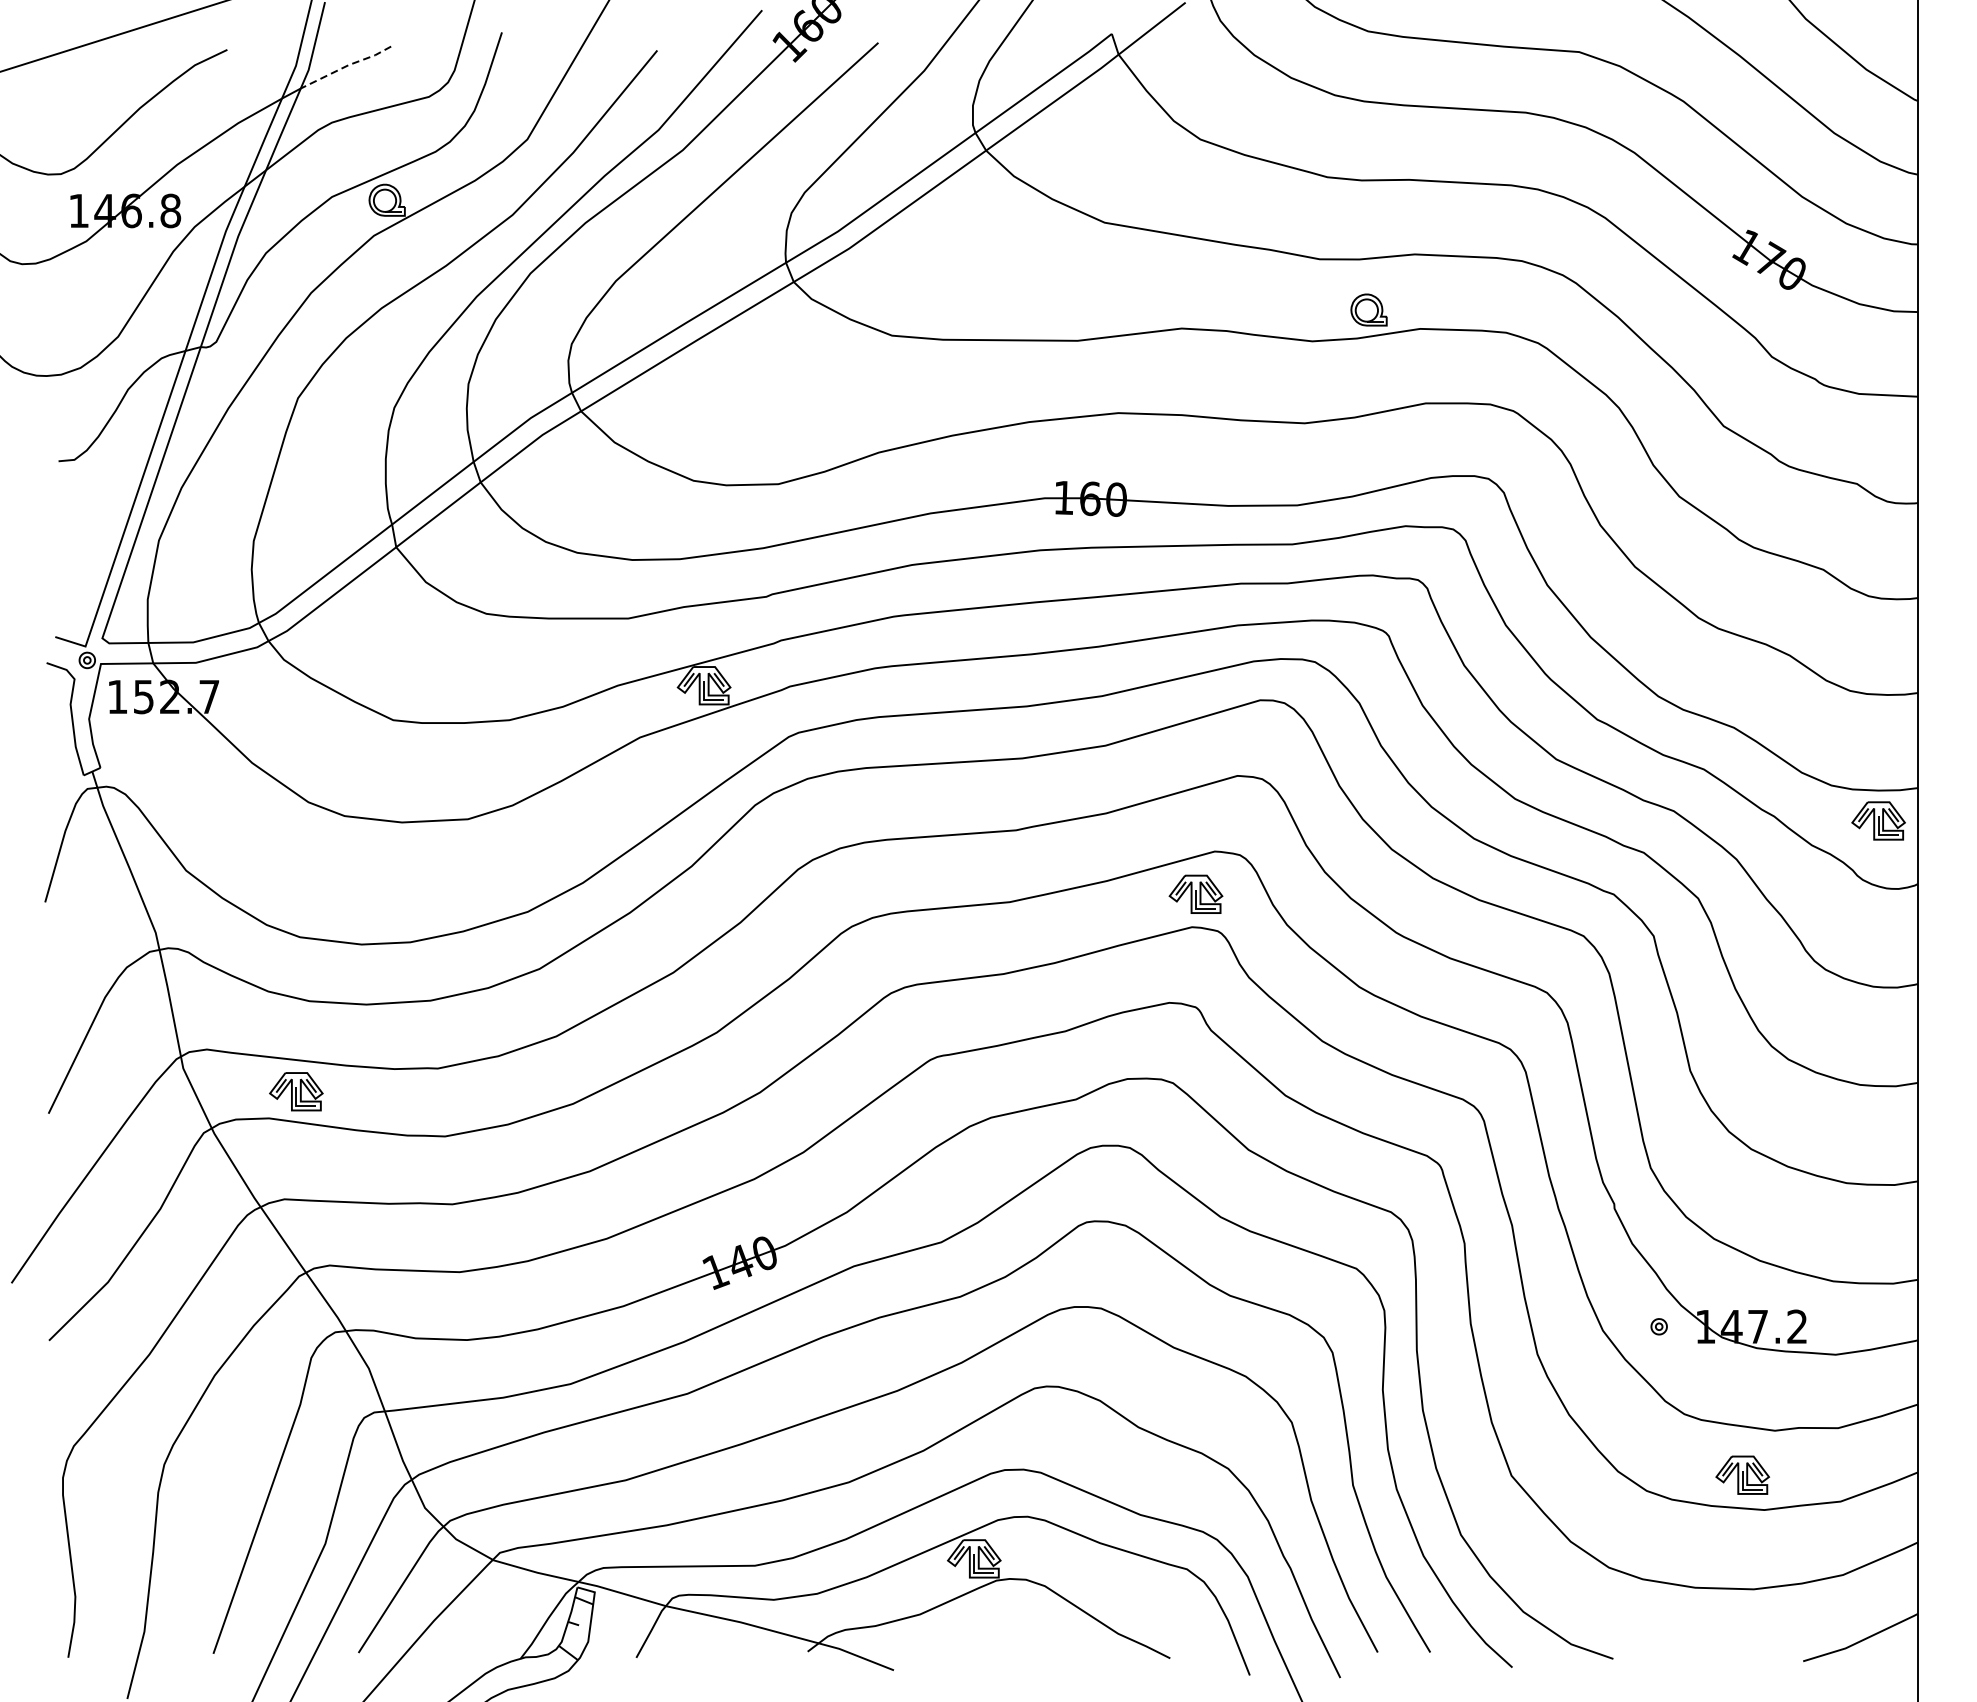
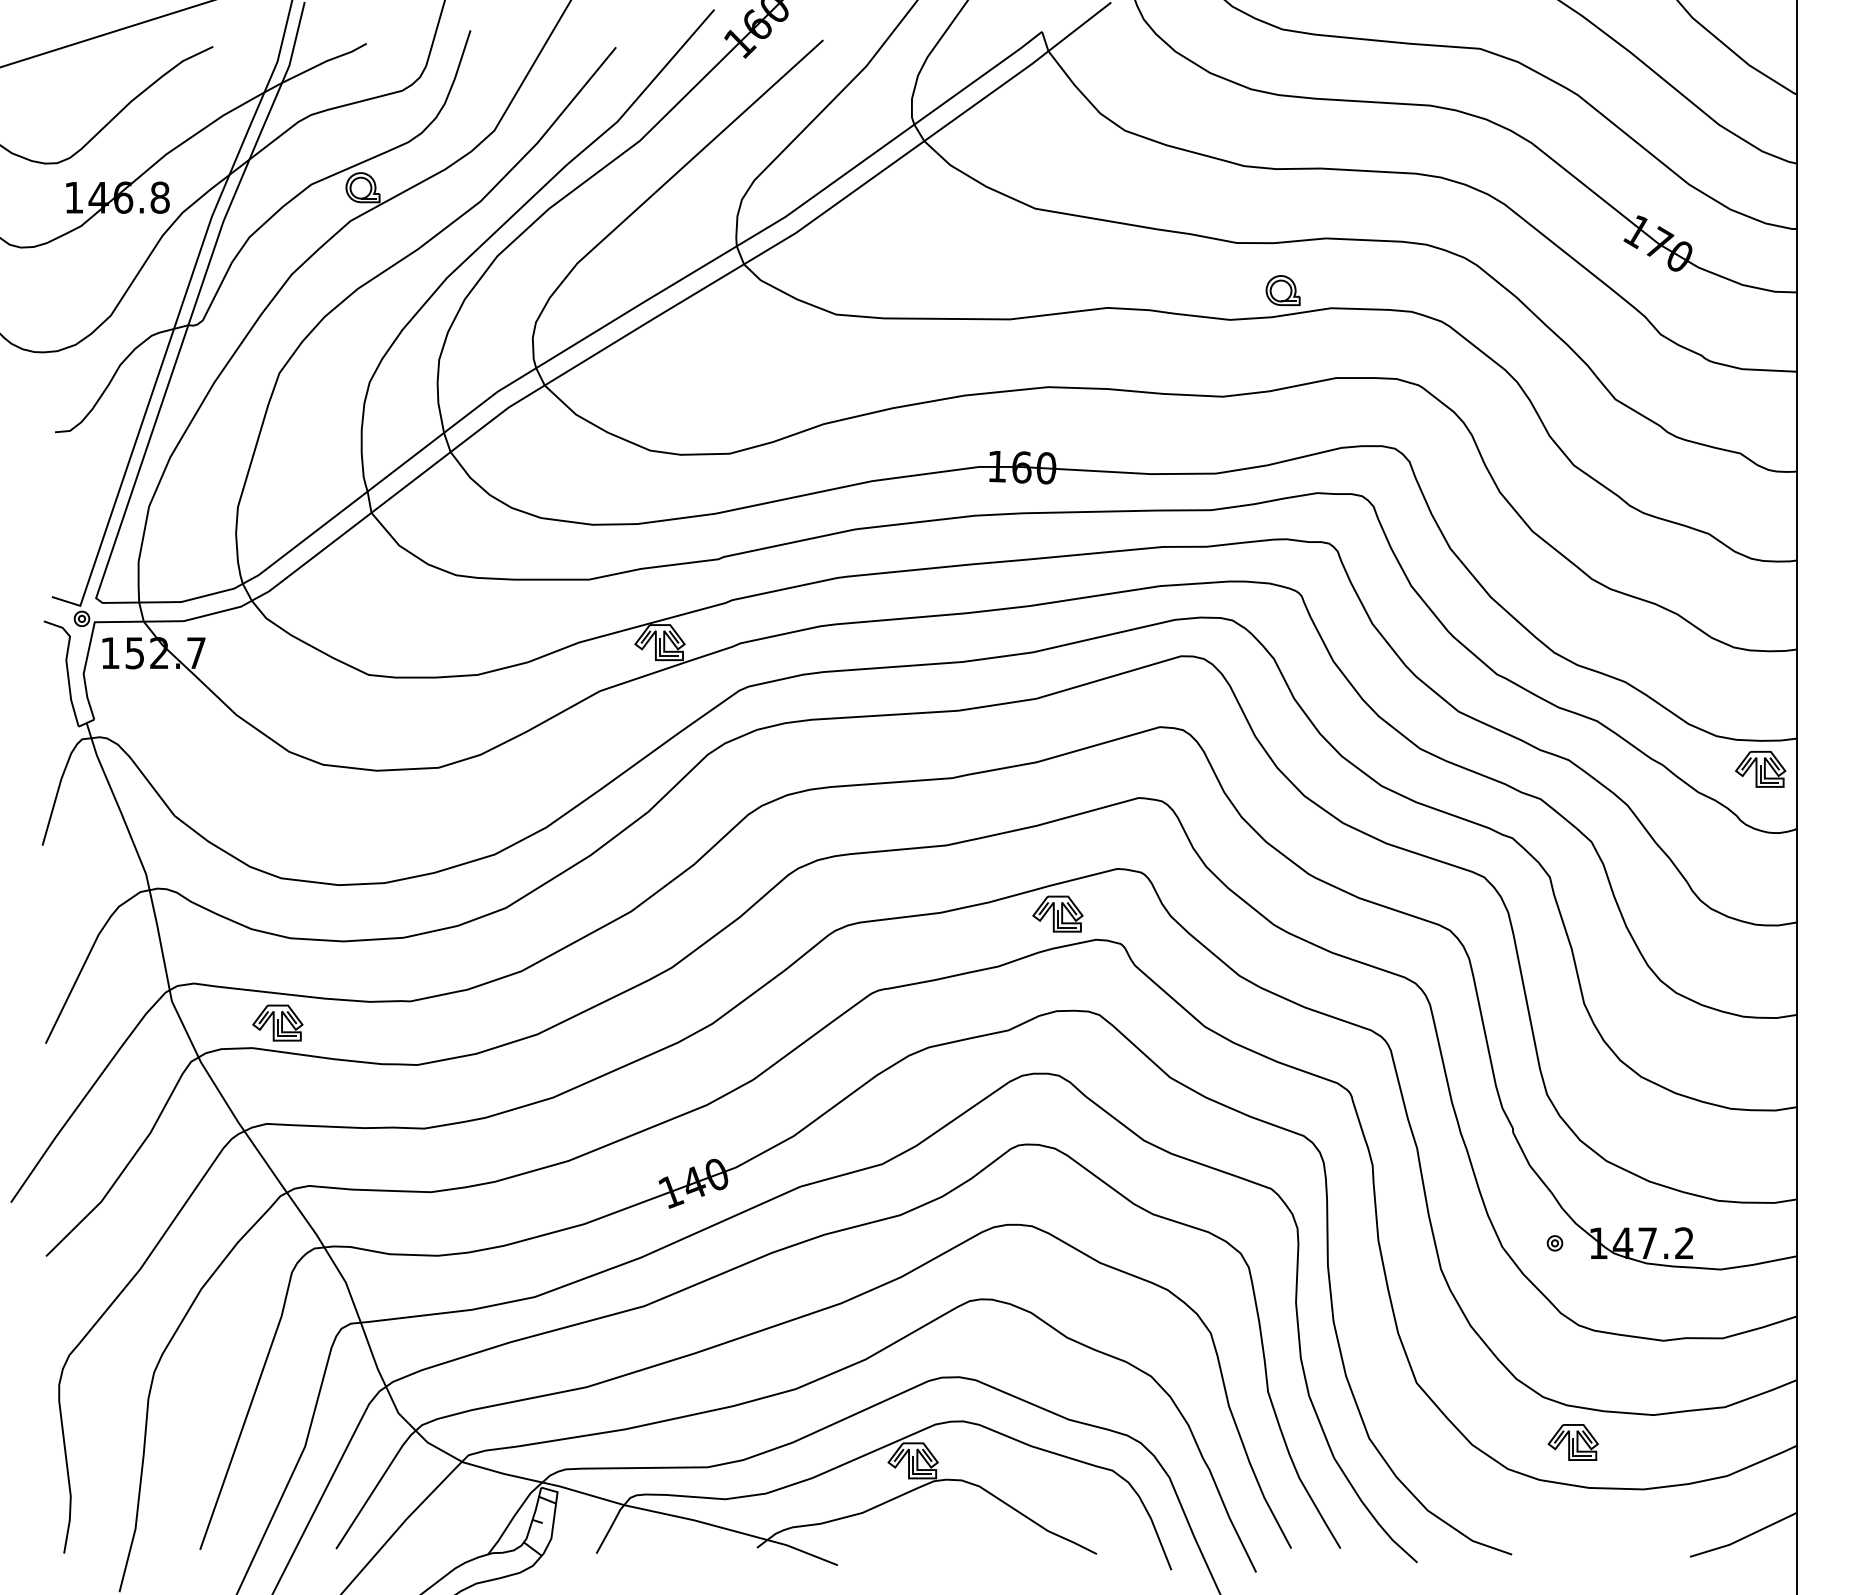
line: (347, 65) -> (325, 61), dashed -> solid
part: (1195, 893) -> (1057, 913), moved
part: (1741, 1475) -> (1572, 1442), moved

